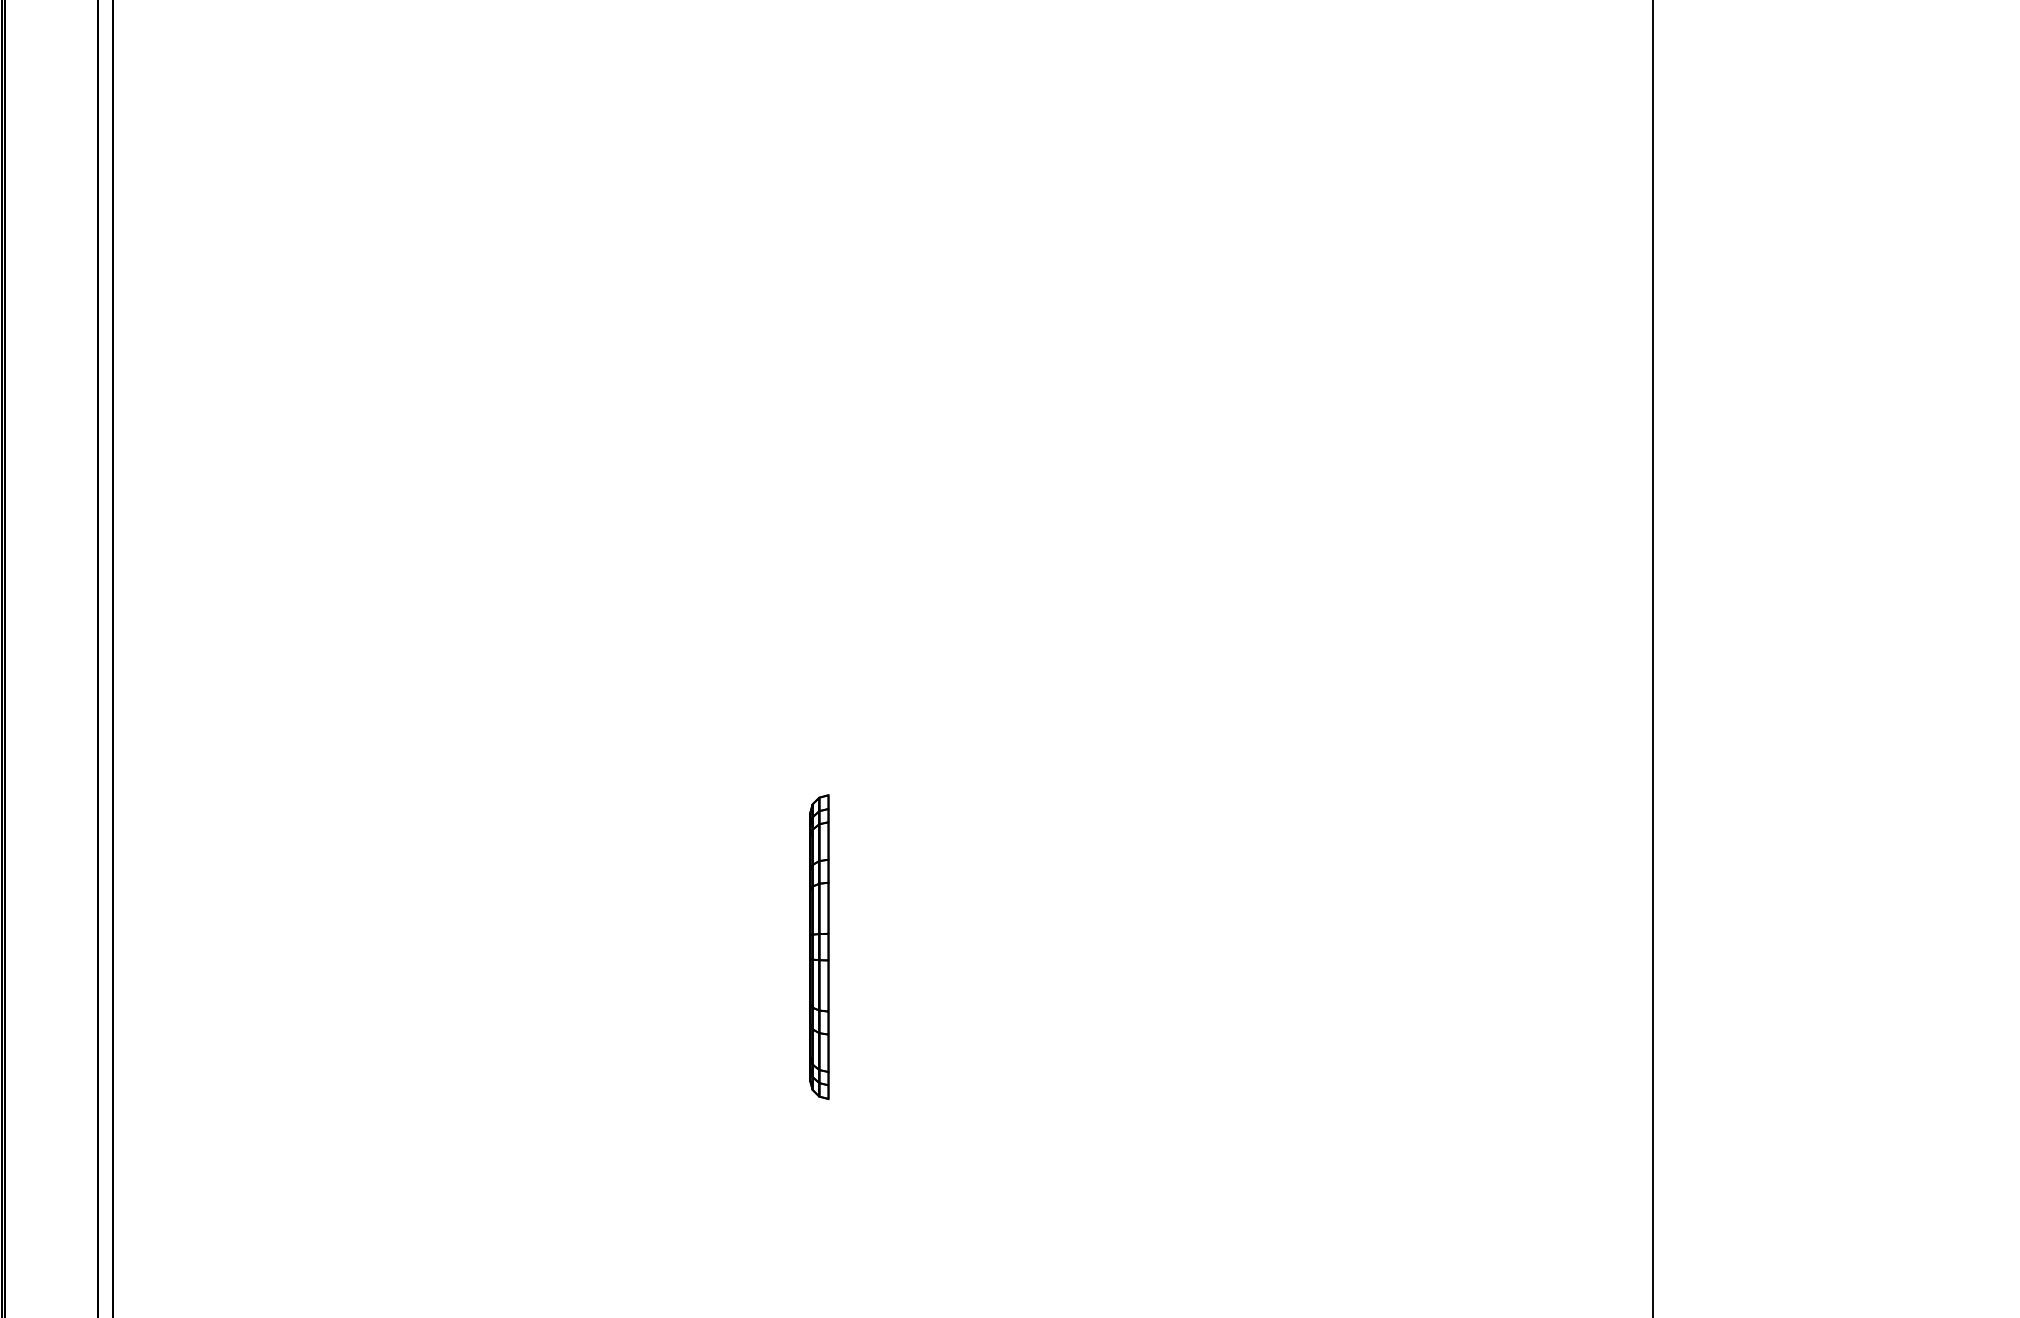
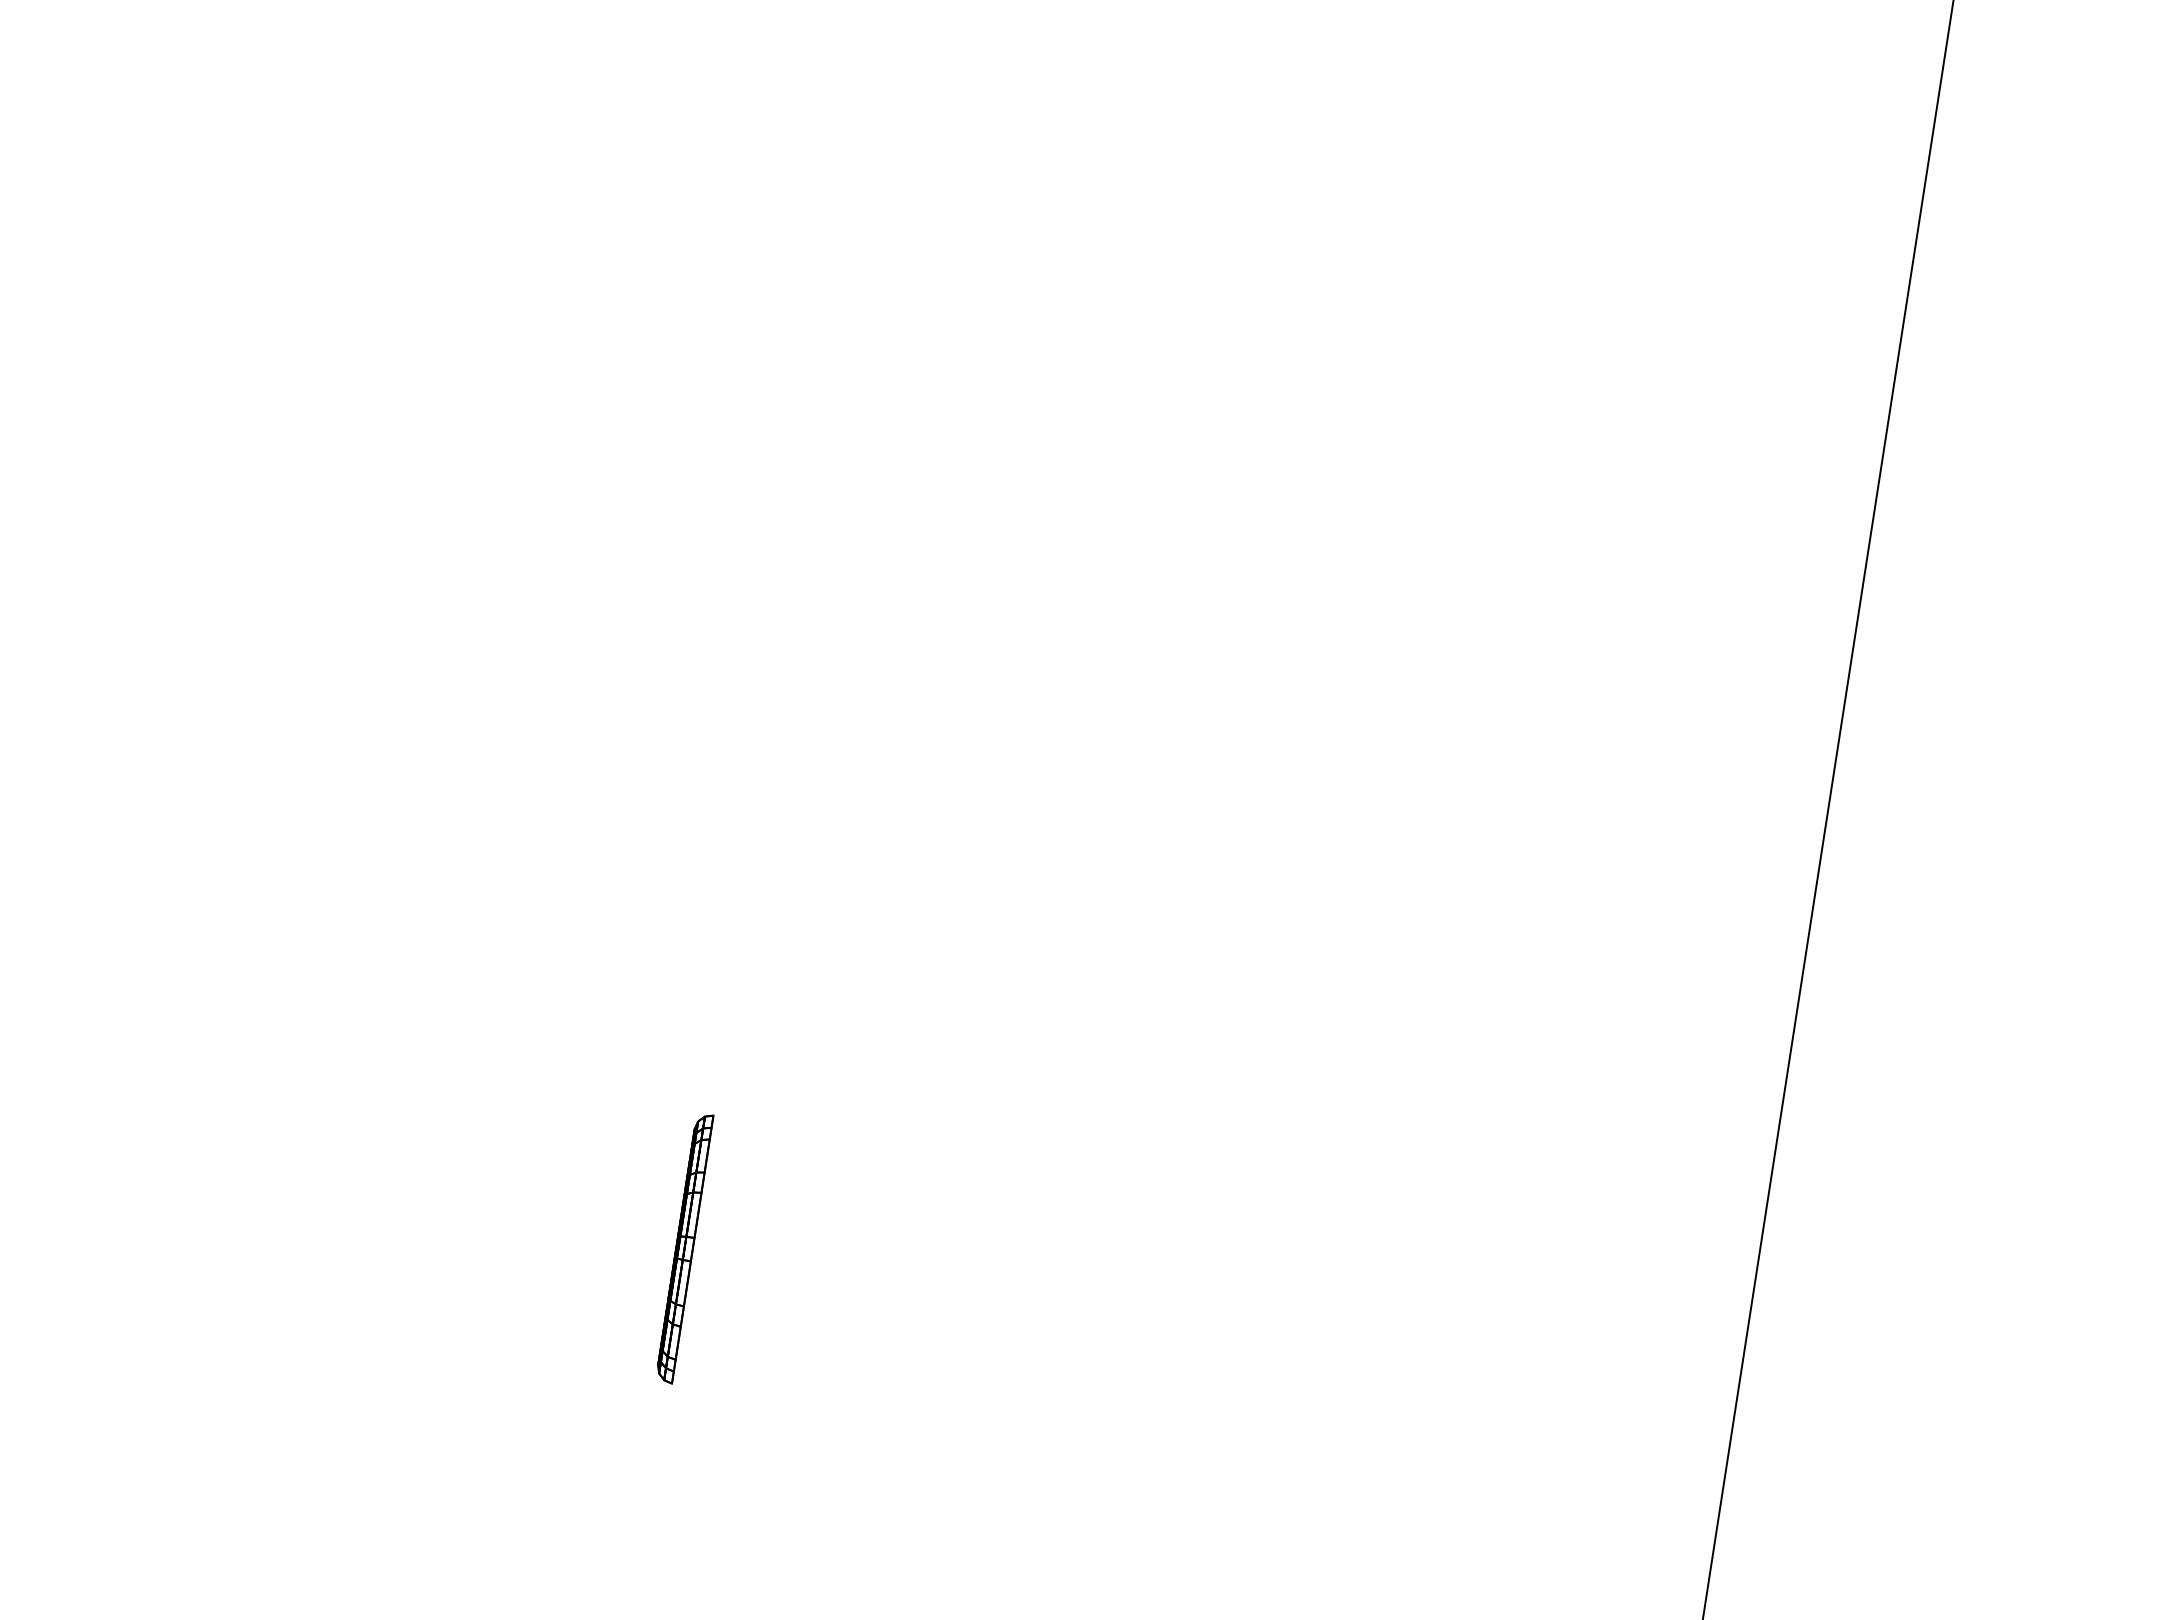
part: (819, 946) -> (684, 1247), size x0.7

